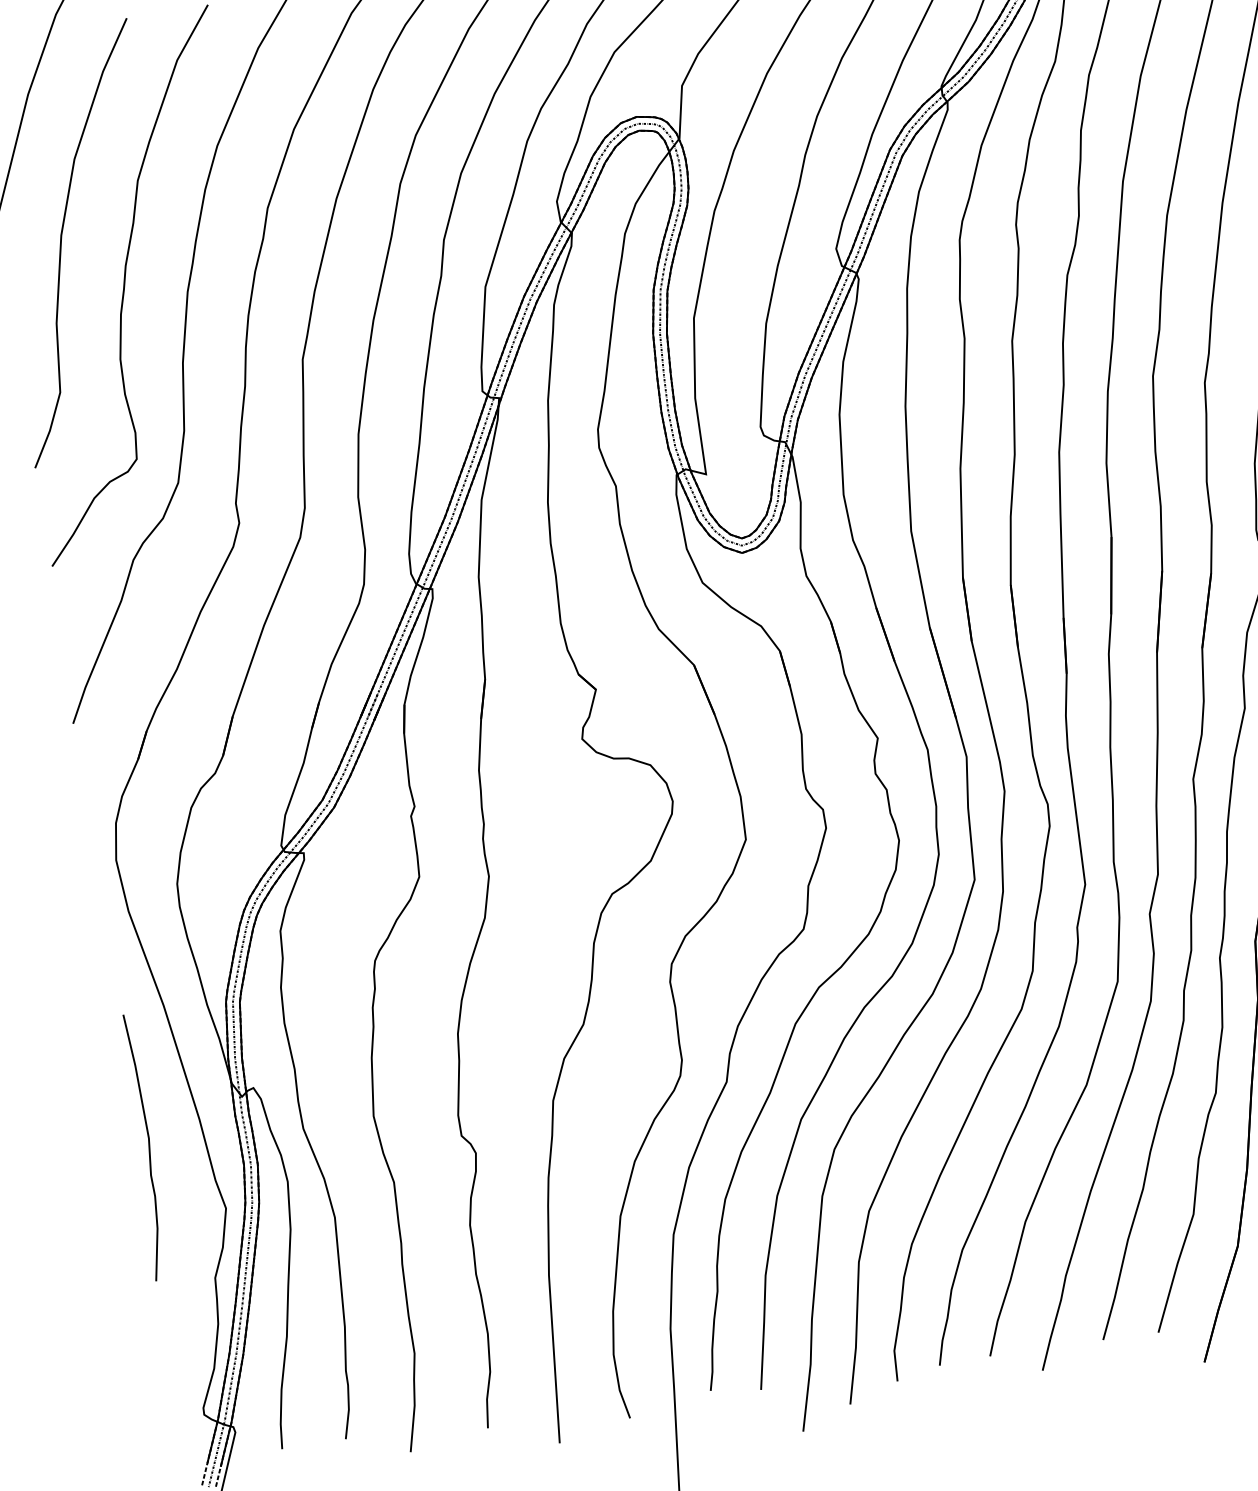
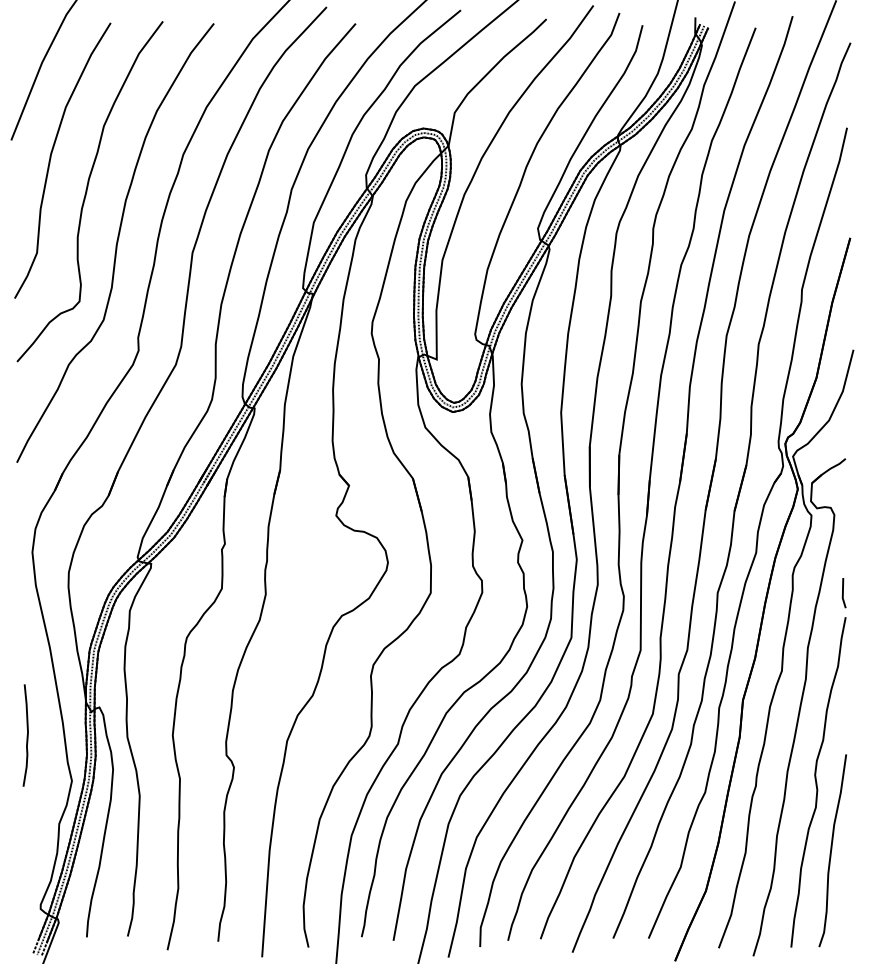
part: (143, 1147) -> (25, 735), size x0.6

